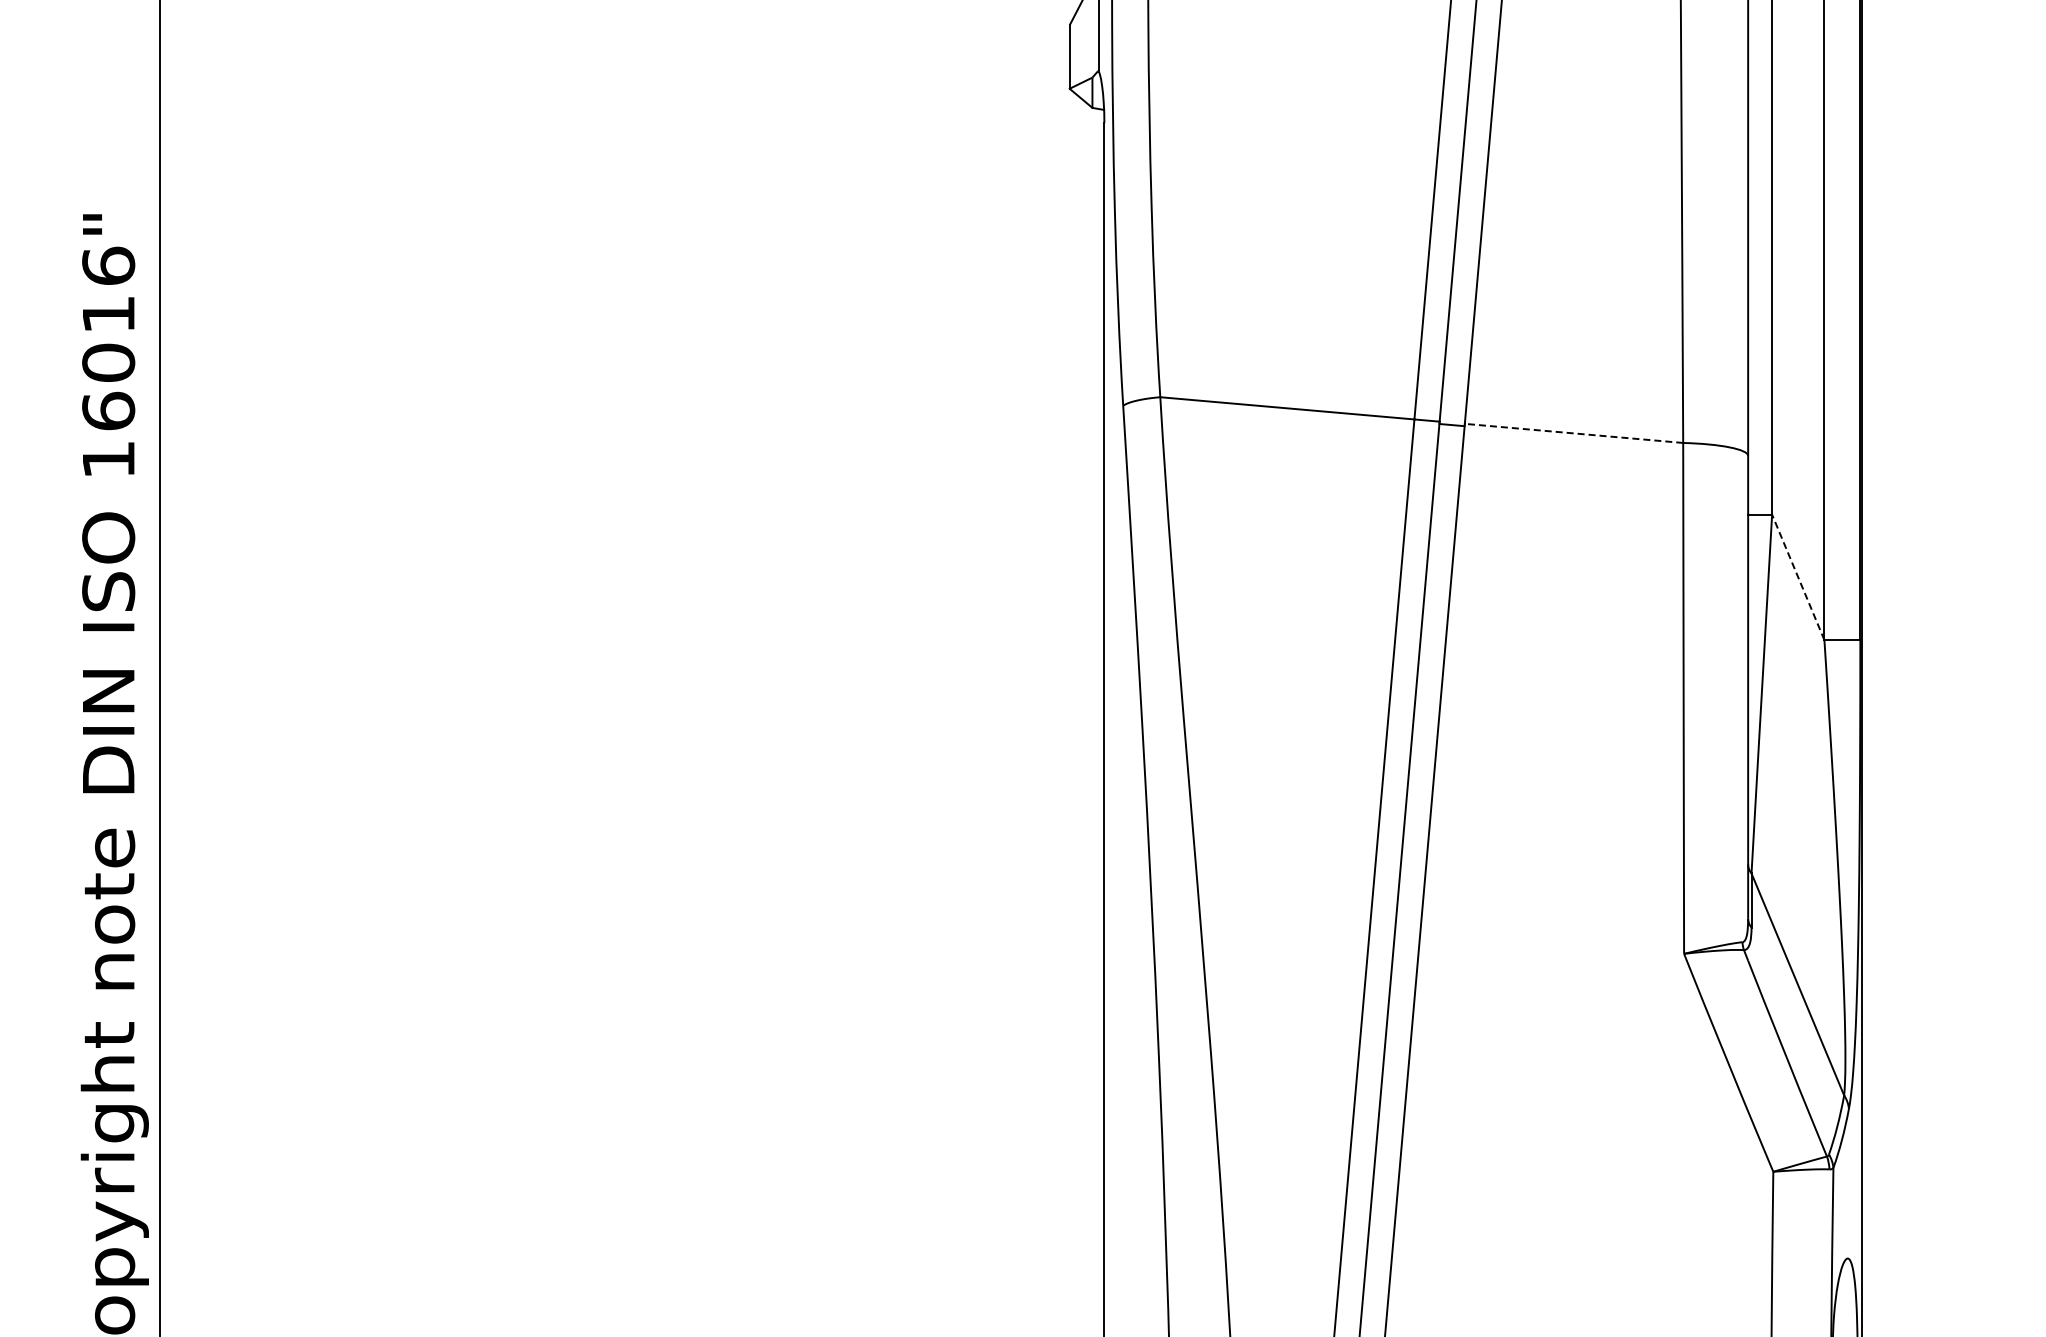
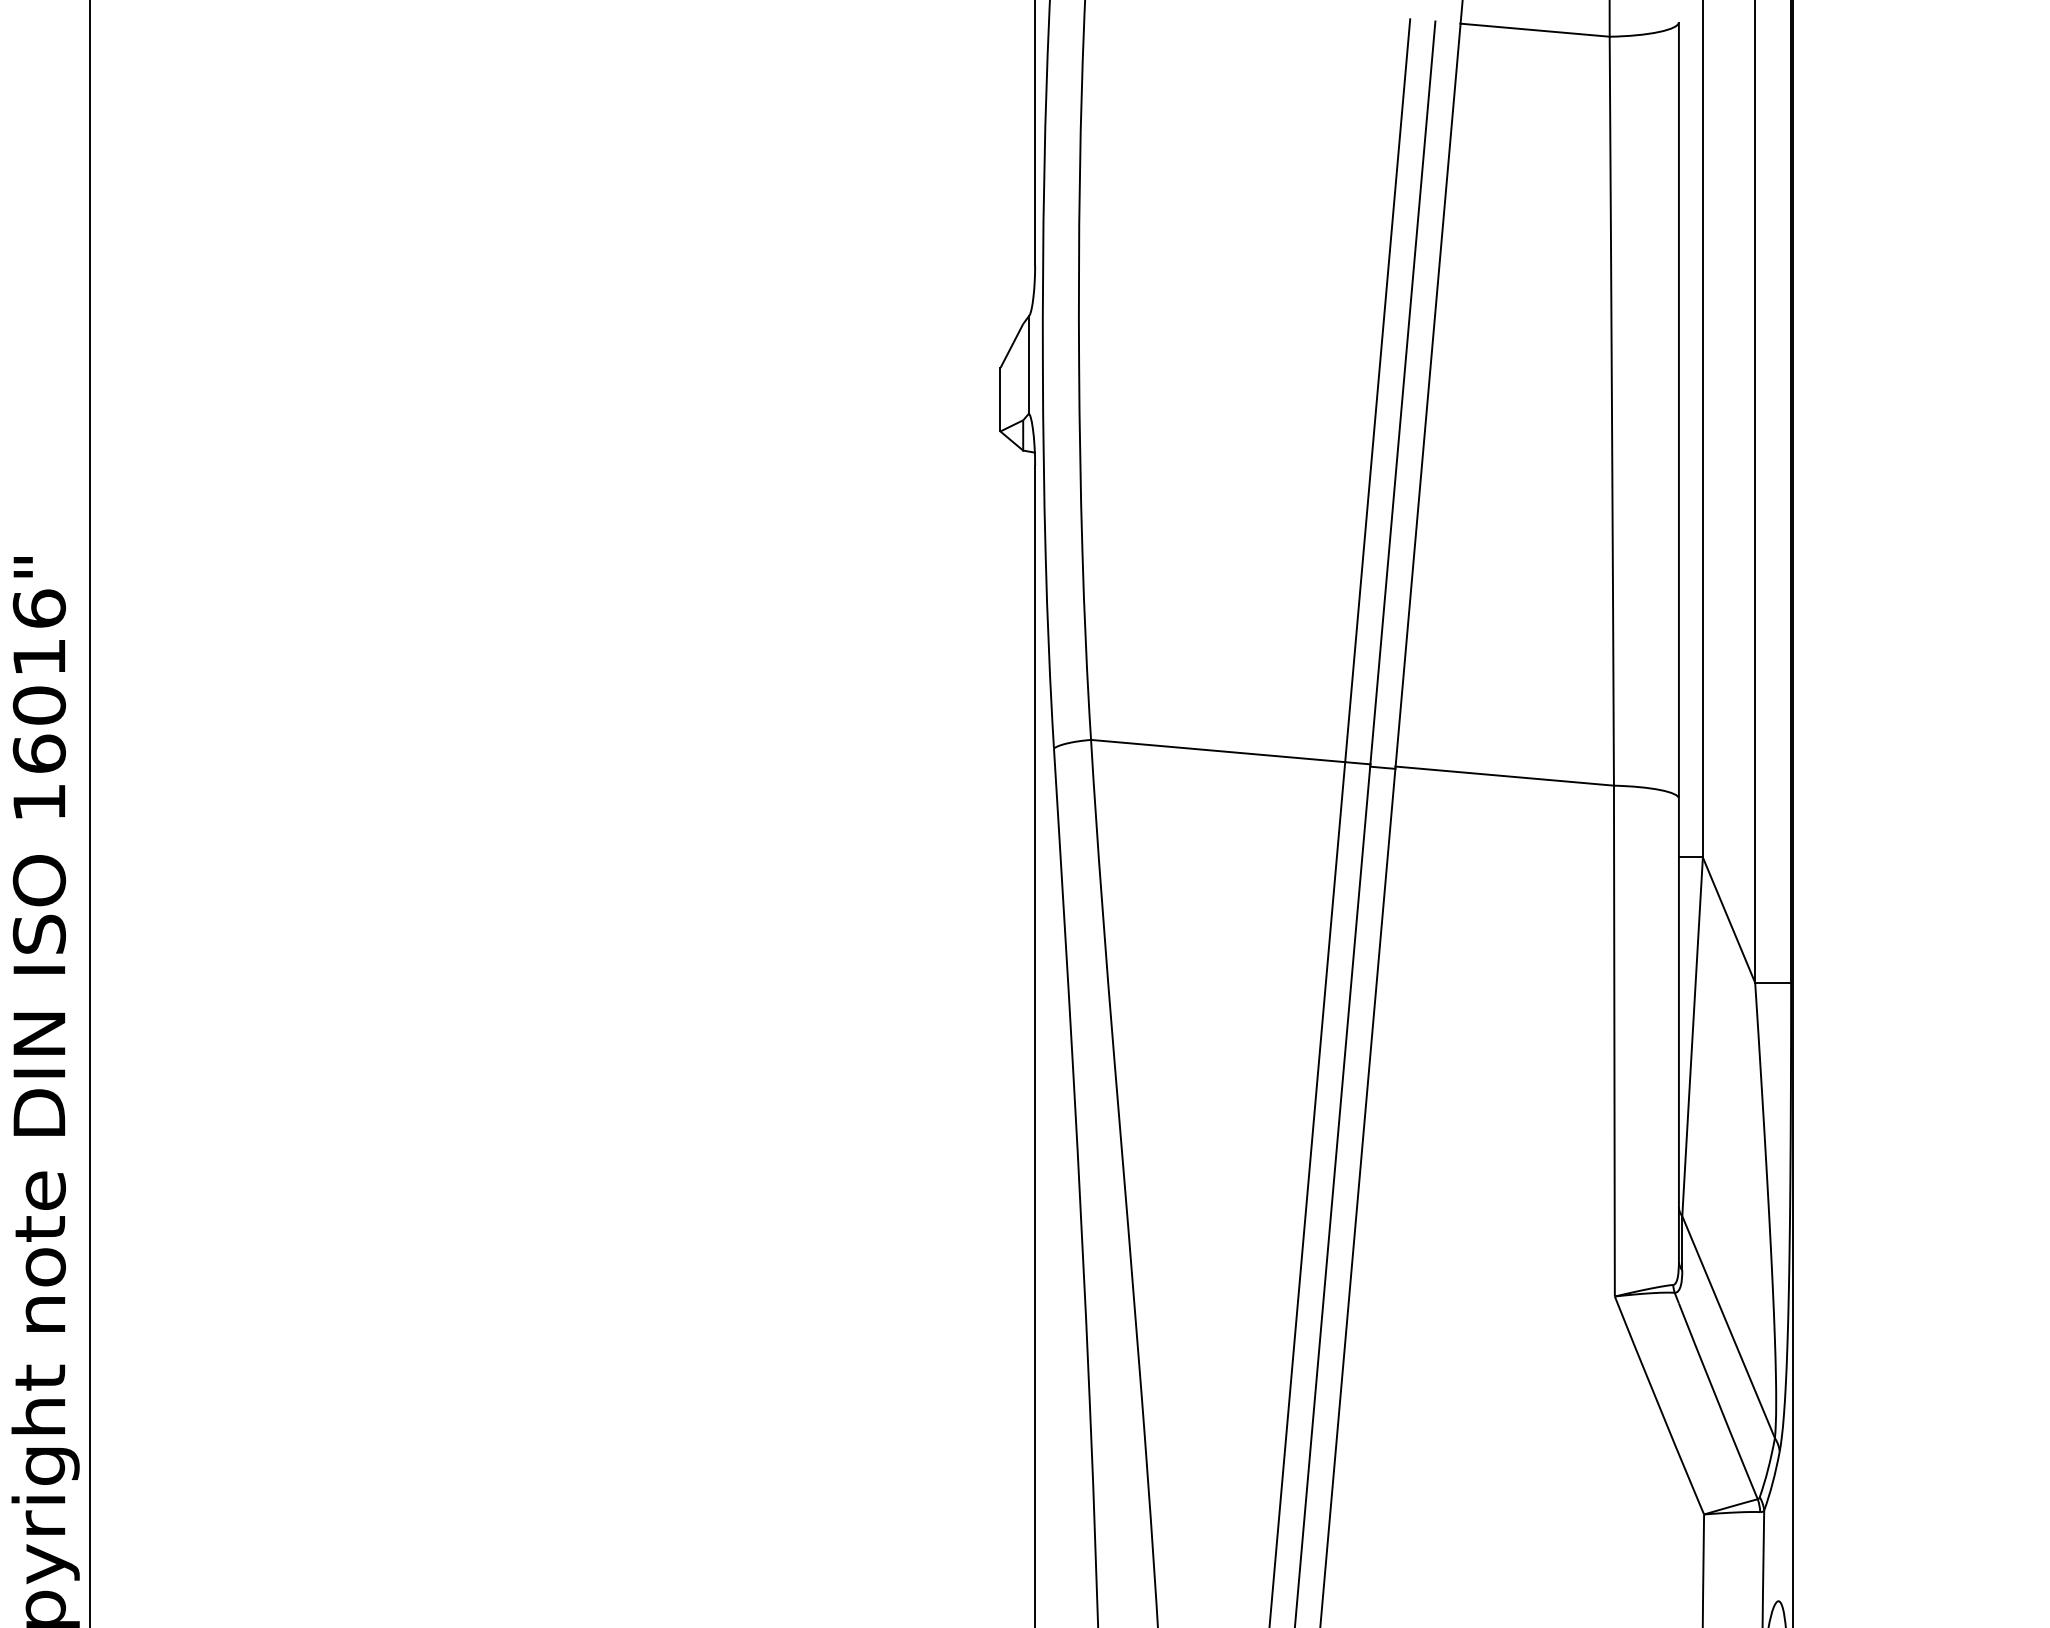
line: (1573, 433) -> (1504, 776), dashed -> solid
line: (1798, 577) -> (1729, 920), dashed -> solid

